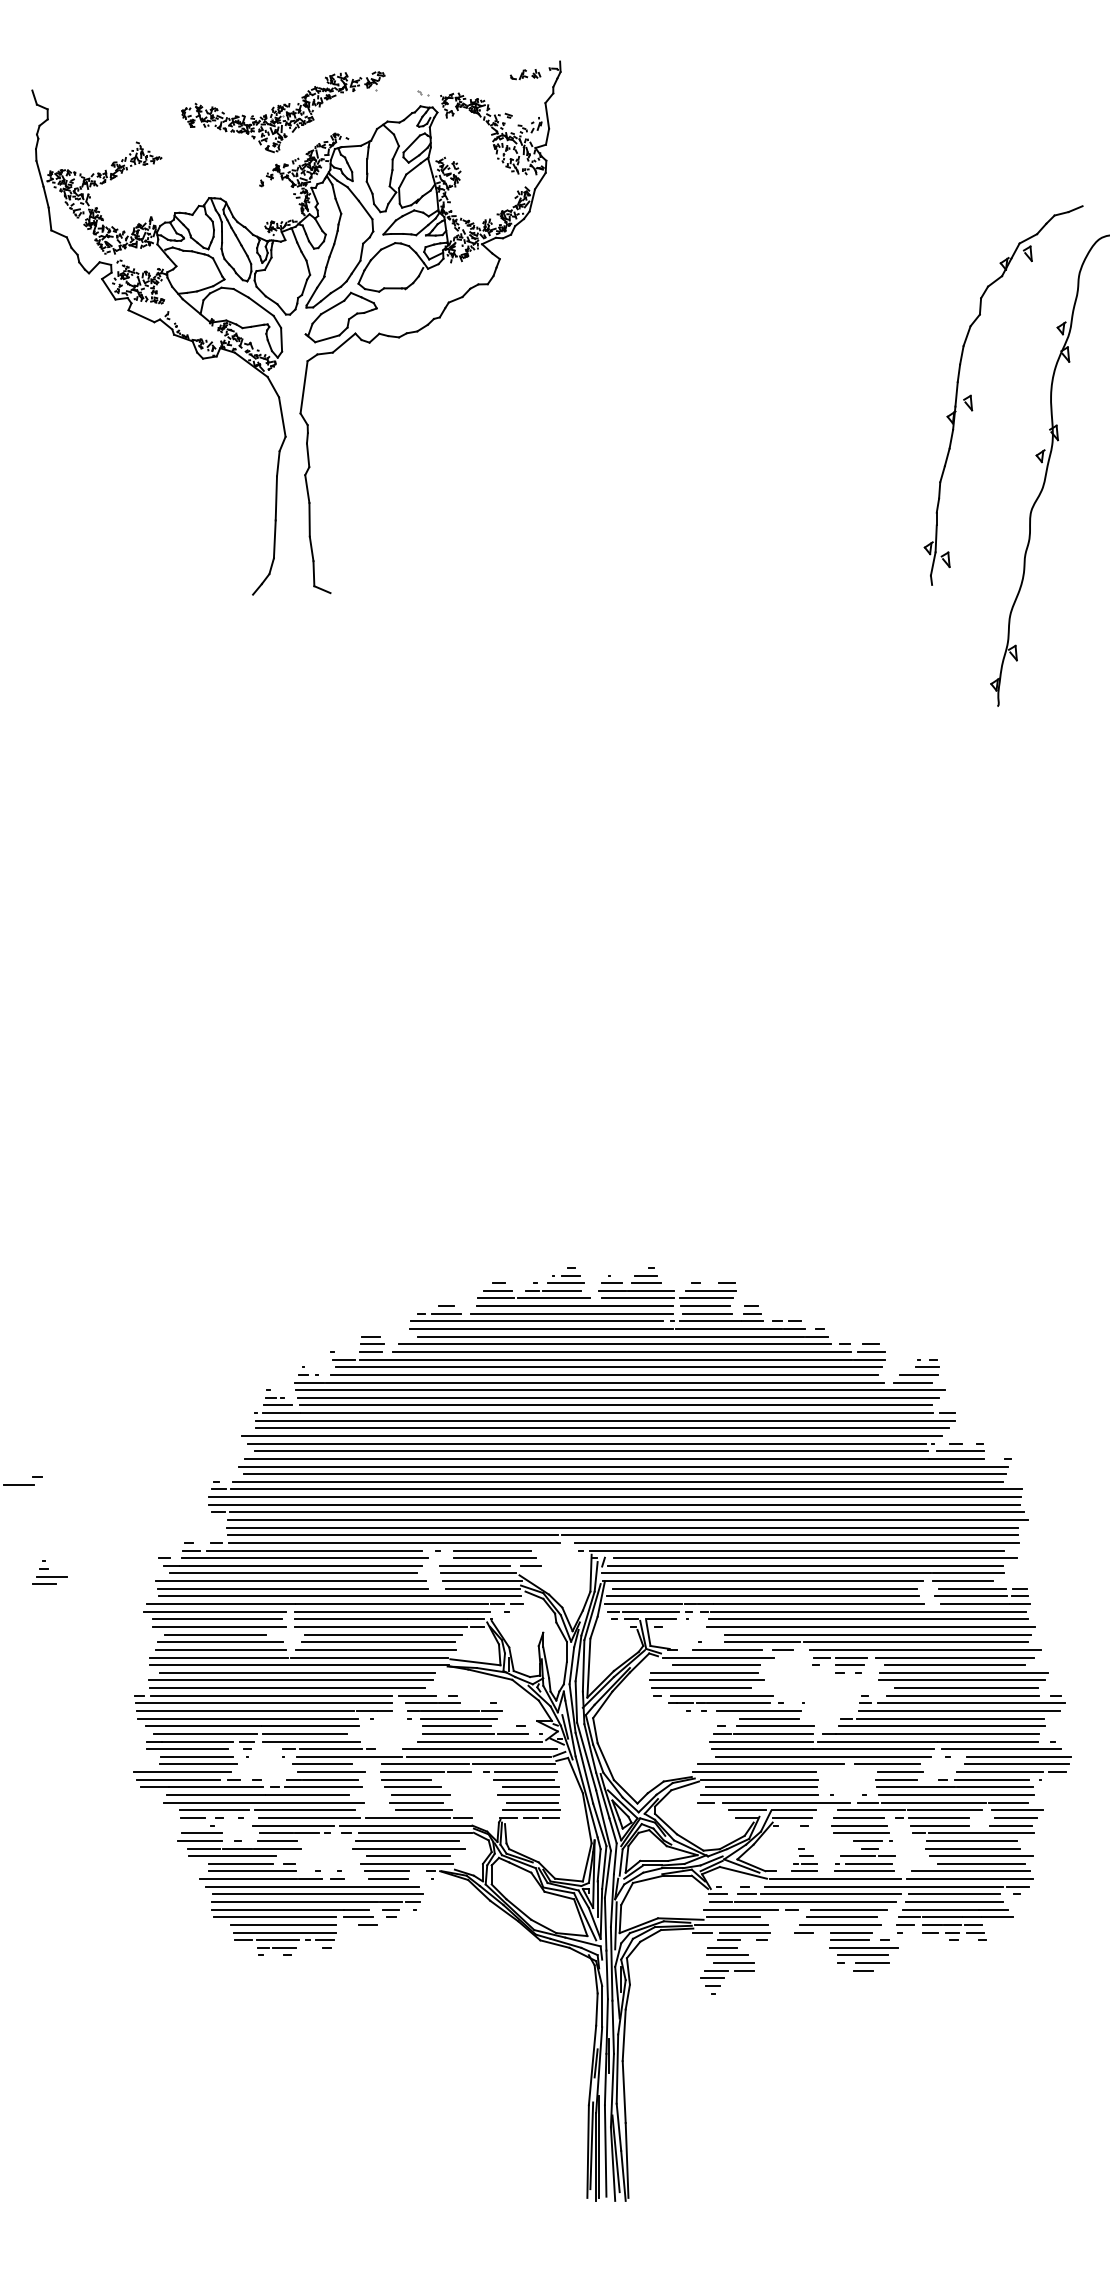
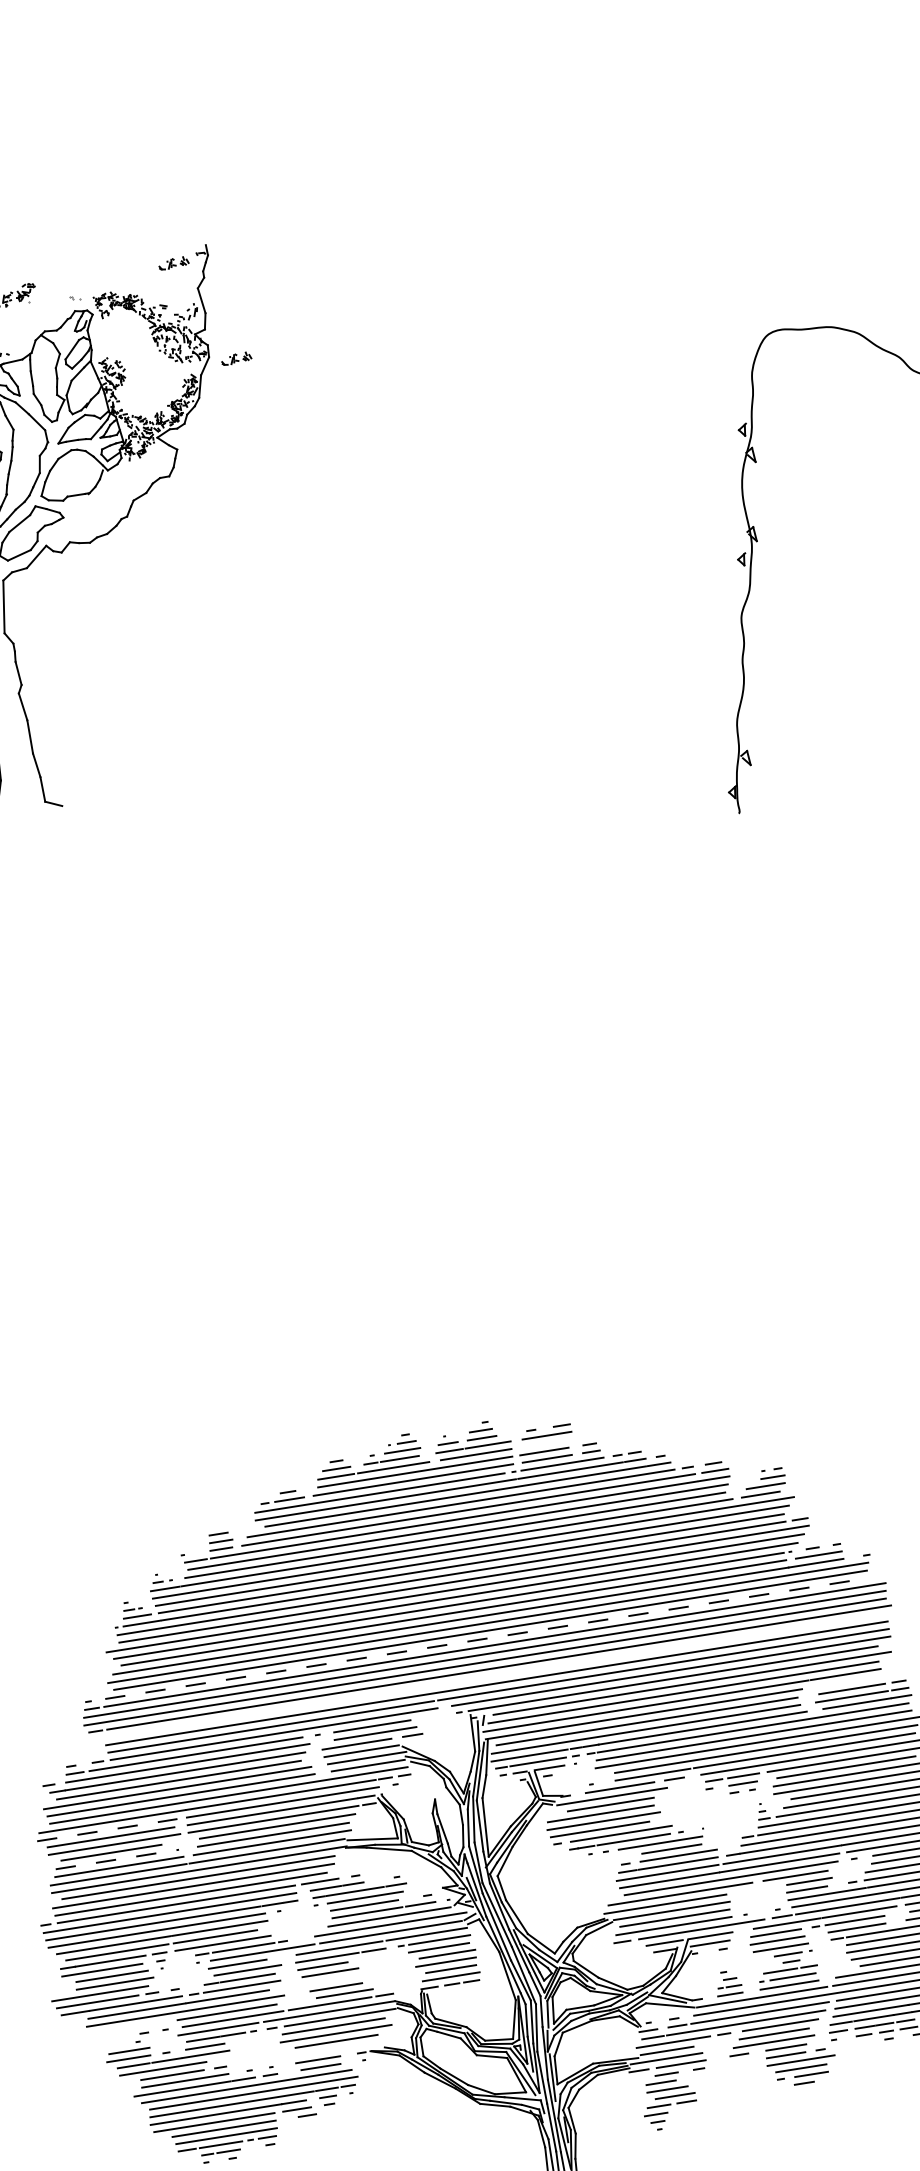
part: (572, 178) -> (236, 358), added
part: (972, 400) -> (666, 515), removed
line: (706, 1298) -> (543, 1443), removed
line: (618, 1481) -> (485, 1638), solid -> dashed
line: (628, 1520) -> (501, 1675), removed
line: (962, 1581) -> (841, 1683), removed
line: (215, 1611) -> (107, 1829), solid -> dashed
line: (220, 1642) -> (117, 1859), solid -> dashed
line: (421, 1795) -> (340, 1979), removed
line: (214, 1810) -> (138, 2026), removed
line: (193, 1817) -> (118, 2036), removed
line: (406, 1863) -> (336, 2048), removed

